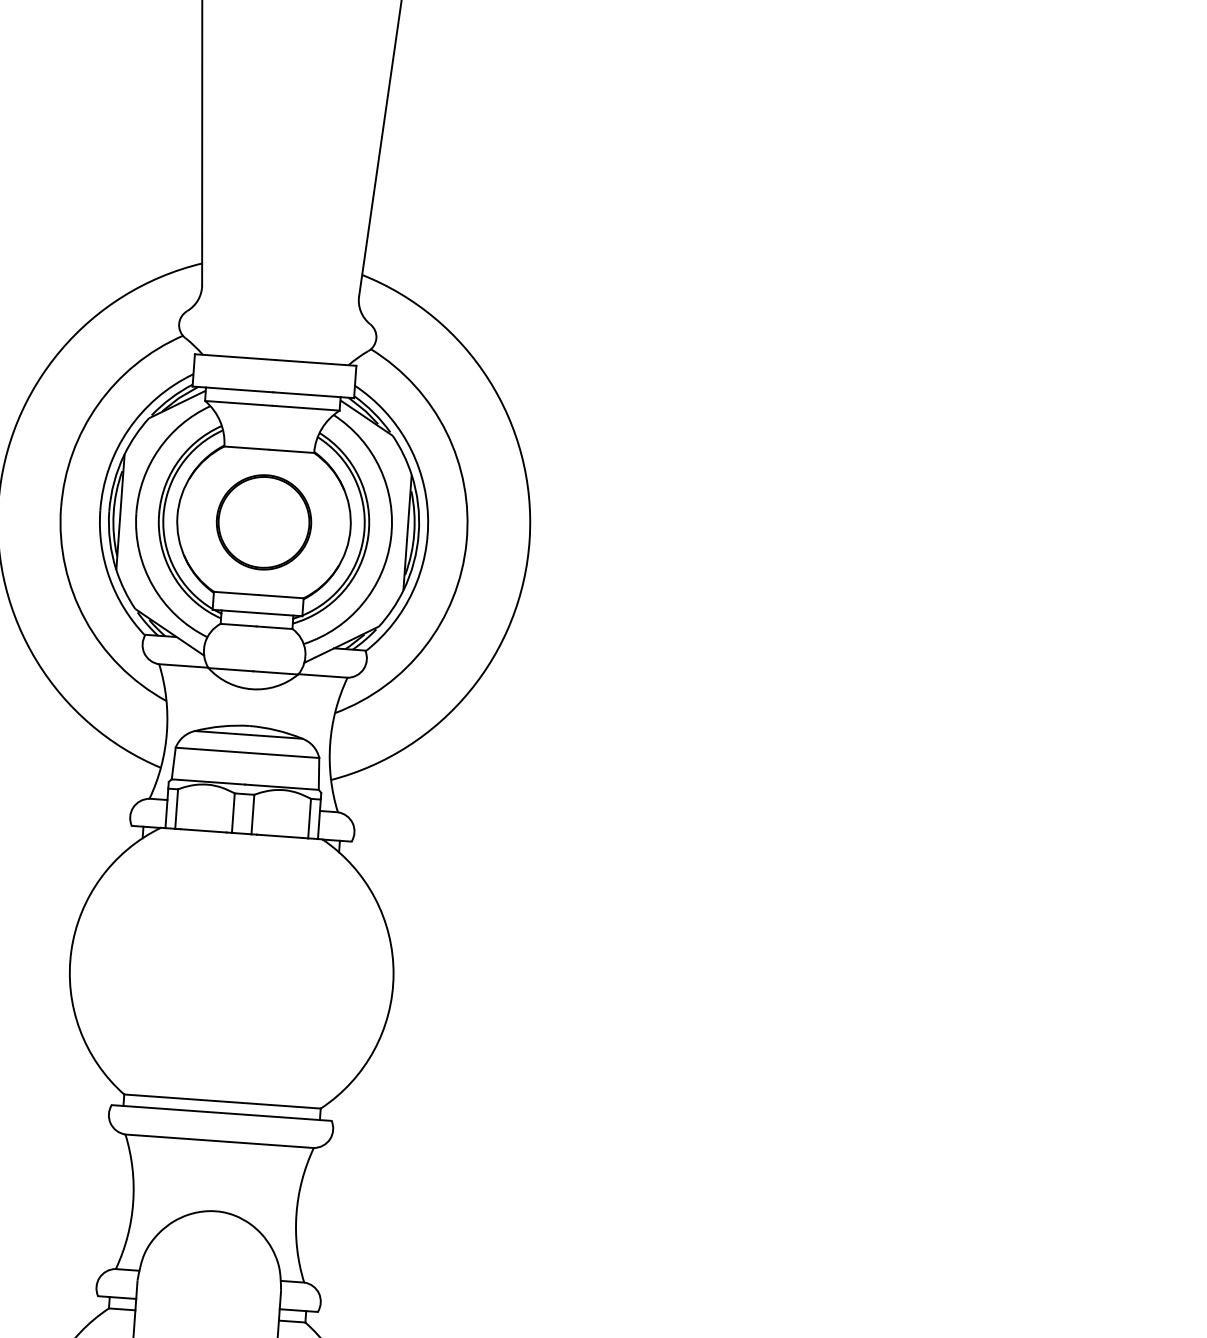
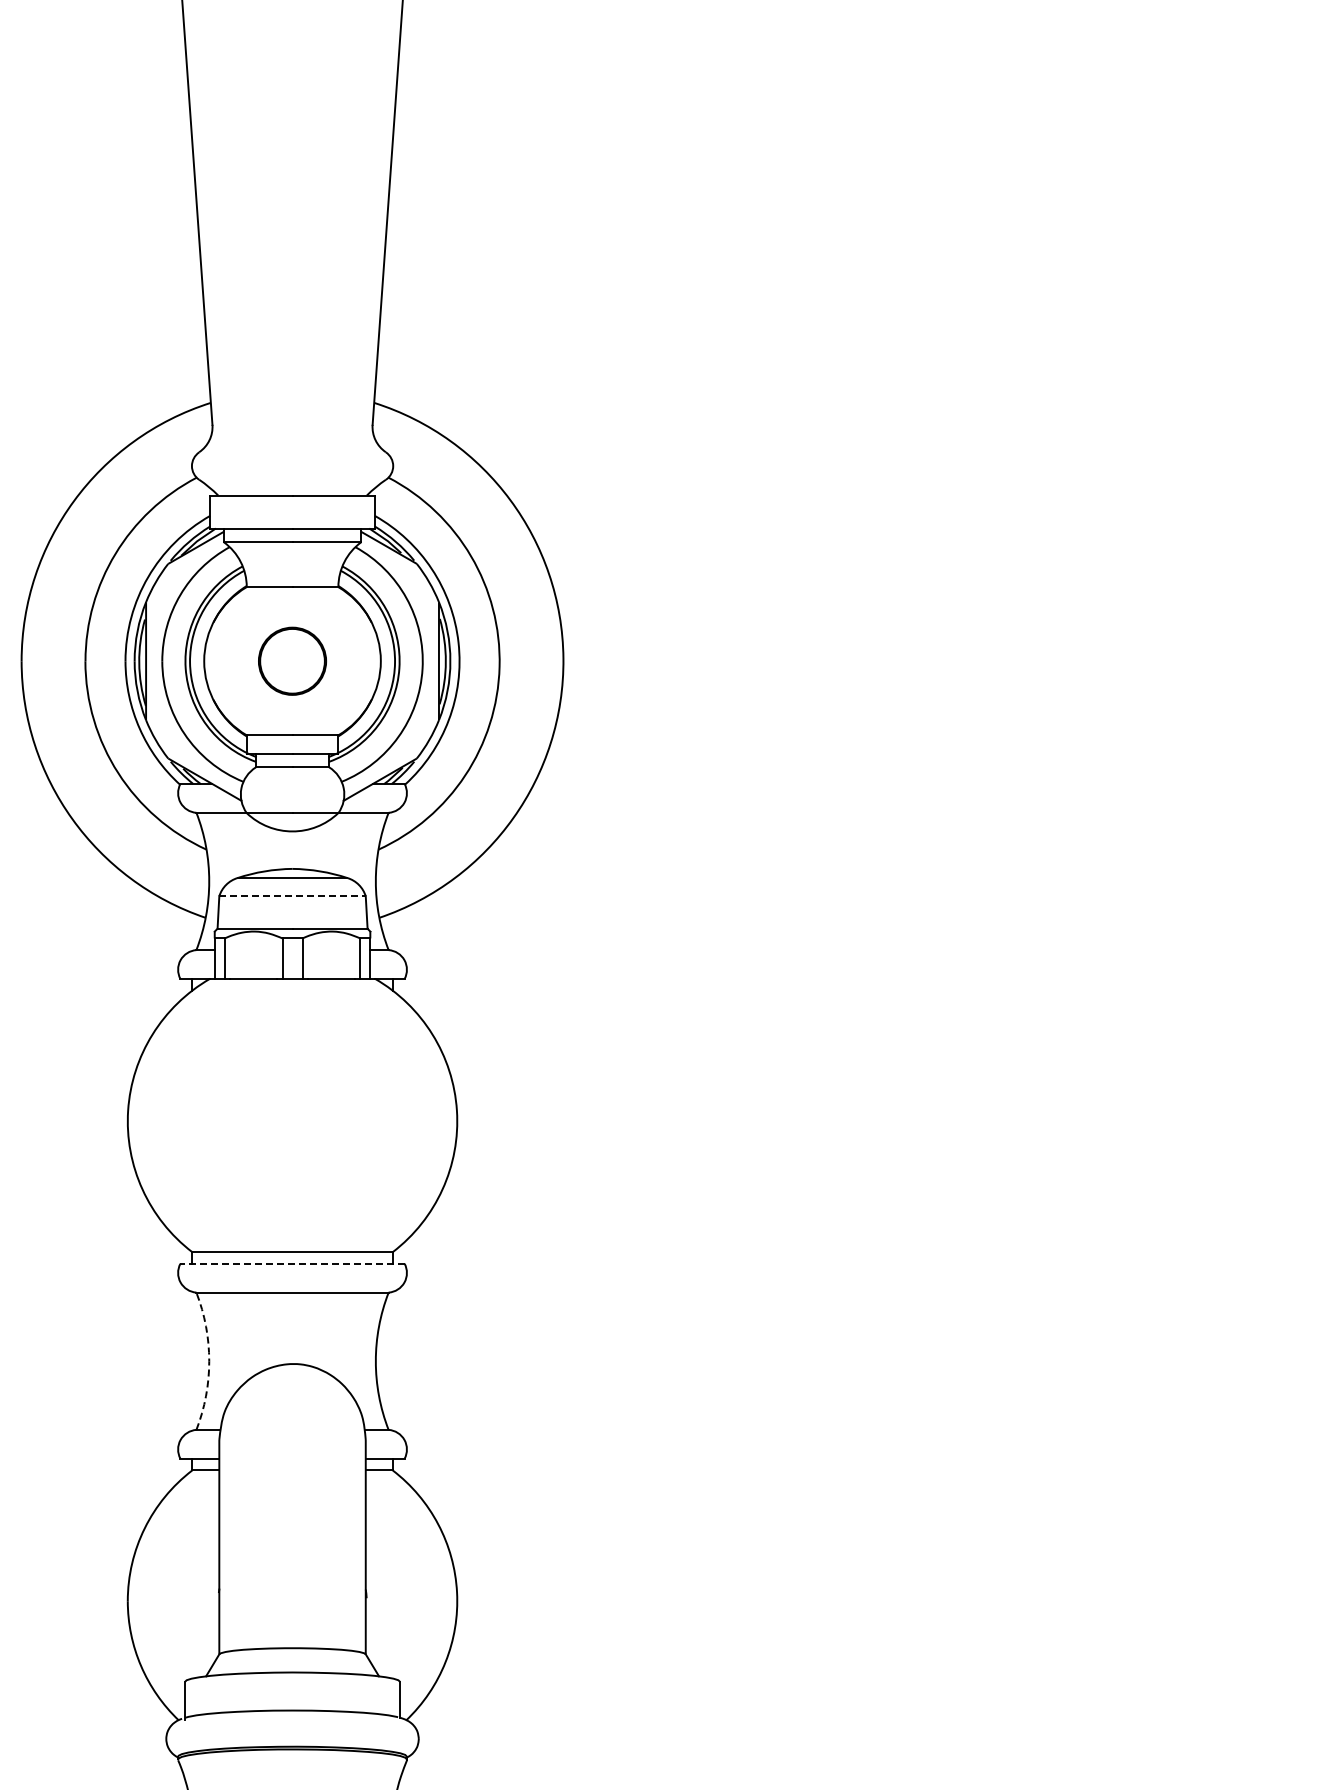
part: (263, 522) -> (292, 661), size x0.7
line: (248, 753) -> (293, 896), solid -> dashed
line: (221, 1112) -> (292, 1263), solid -> dashed
arc: (133, 1202) -> (209, 1361), solid -> dashed

